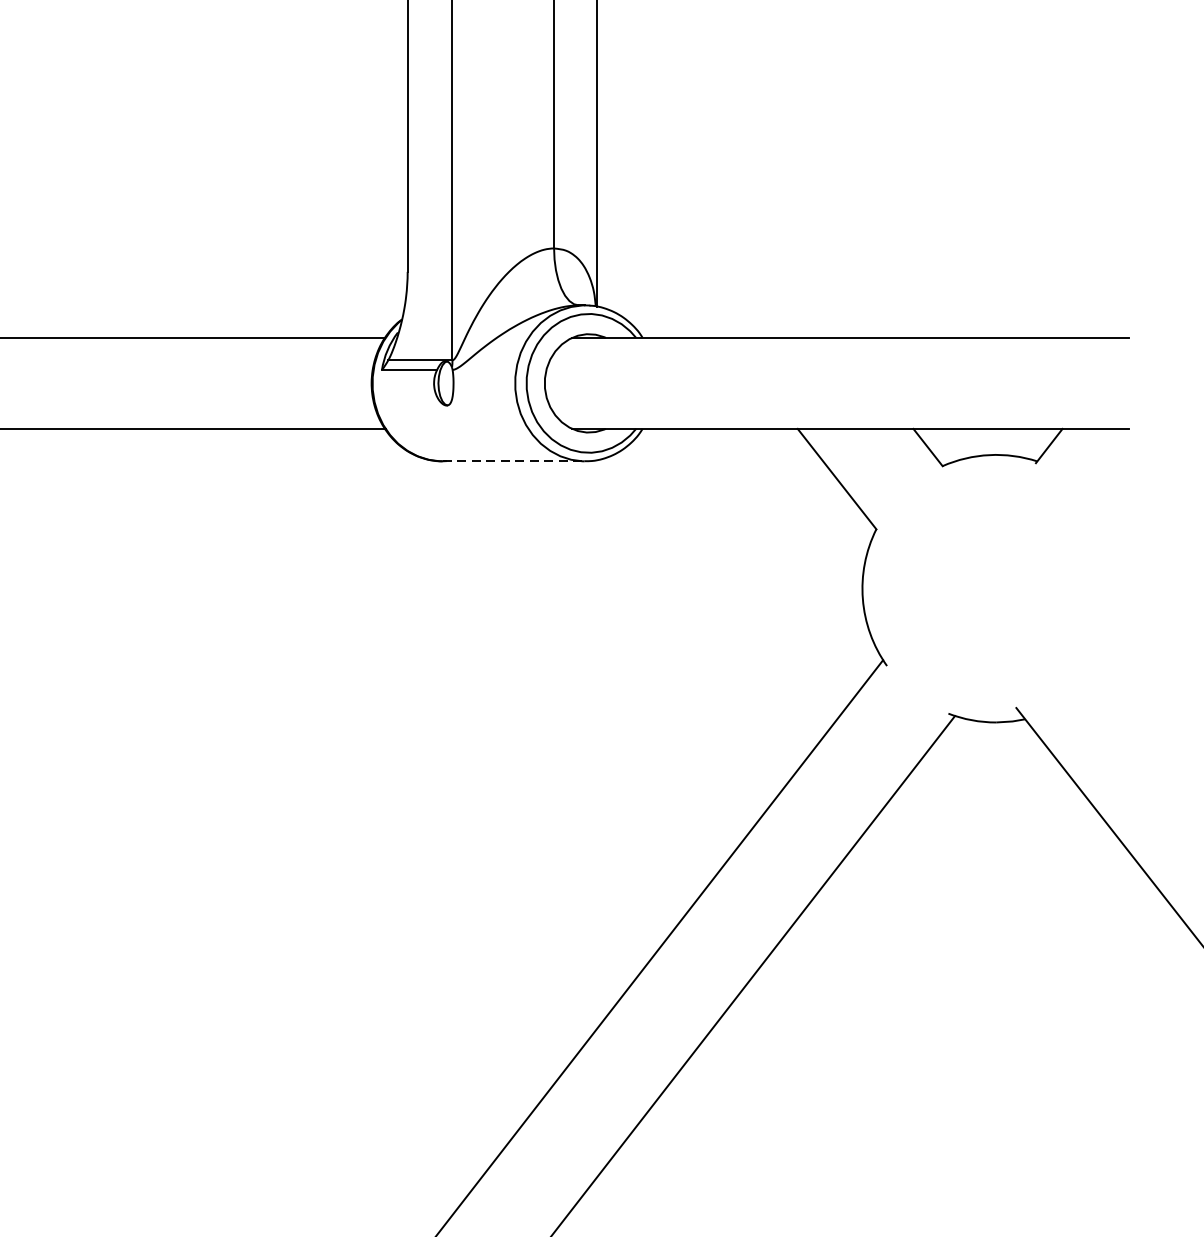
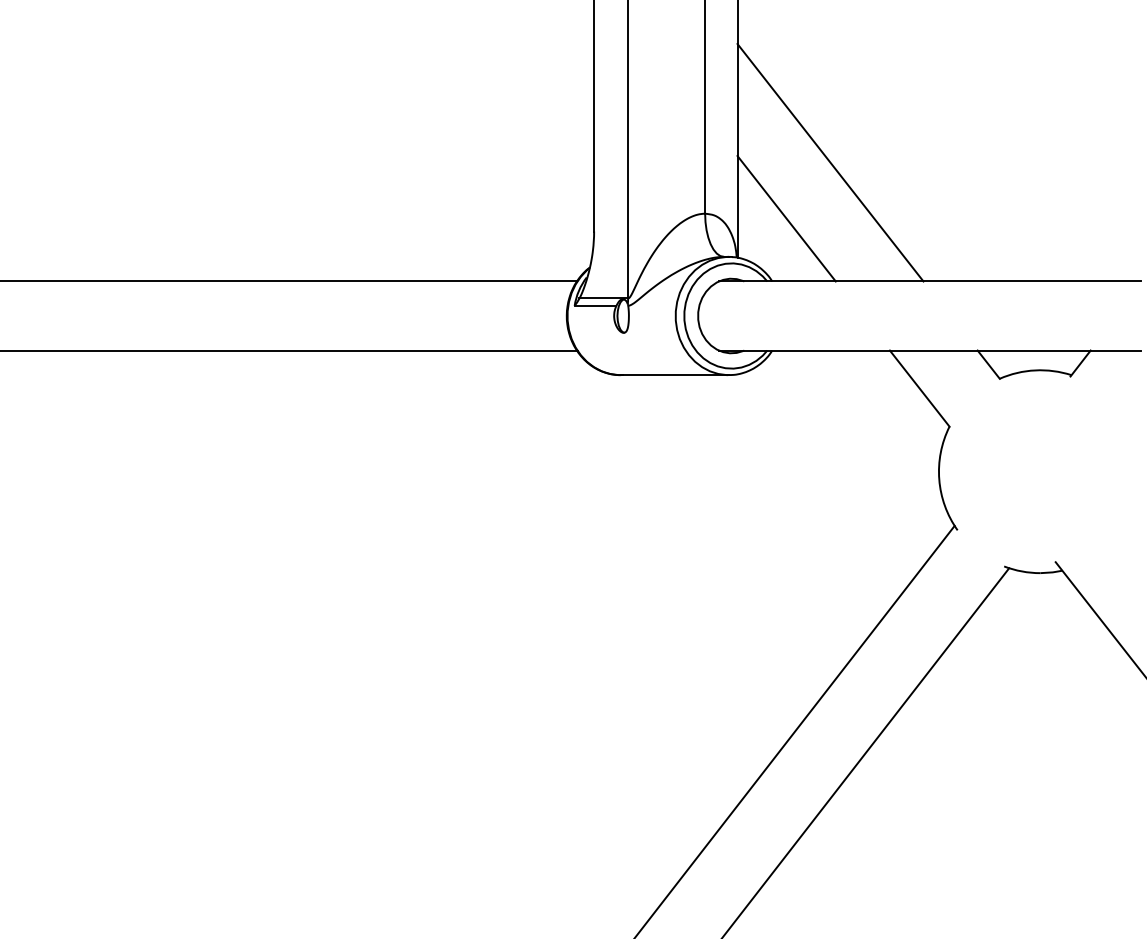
line: (719, 180) -> (830, 162), added
line: (661, 254) -> (786, 218), added
line: (514, 461) -> (675, 375), dashed -> solid

